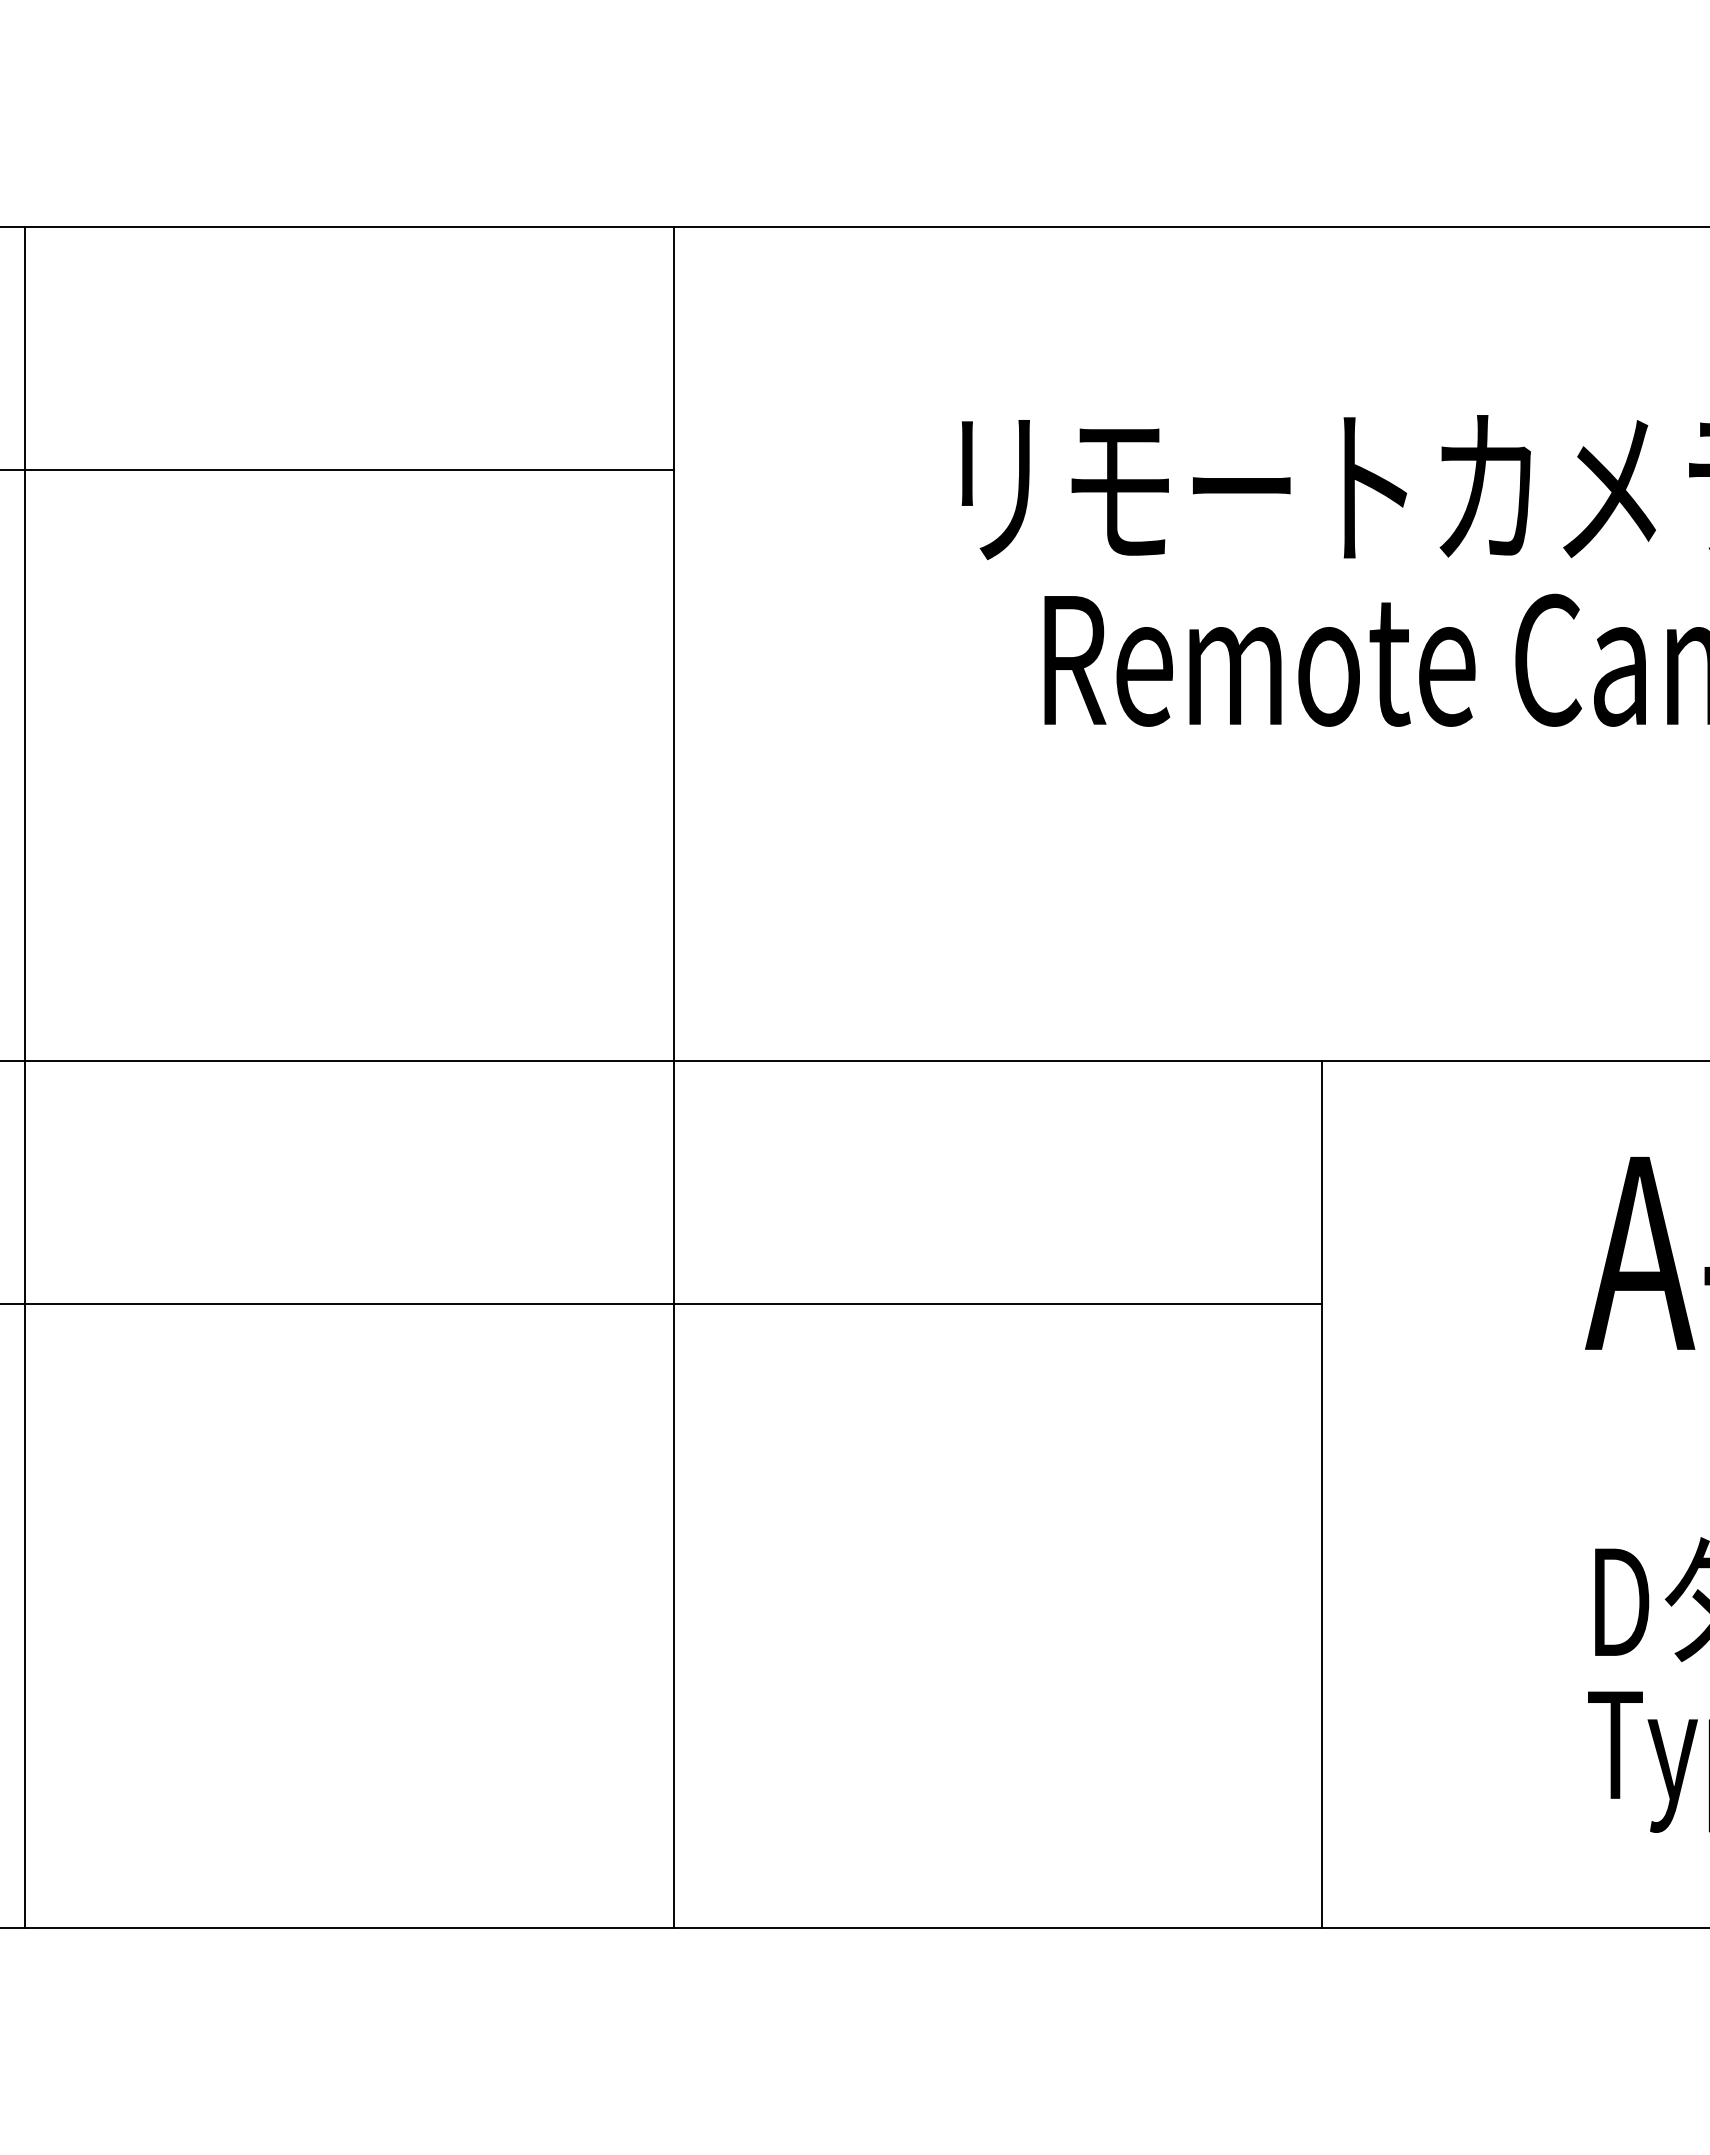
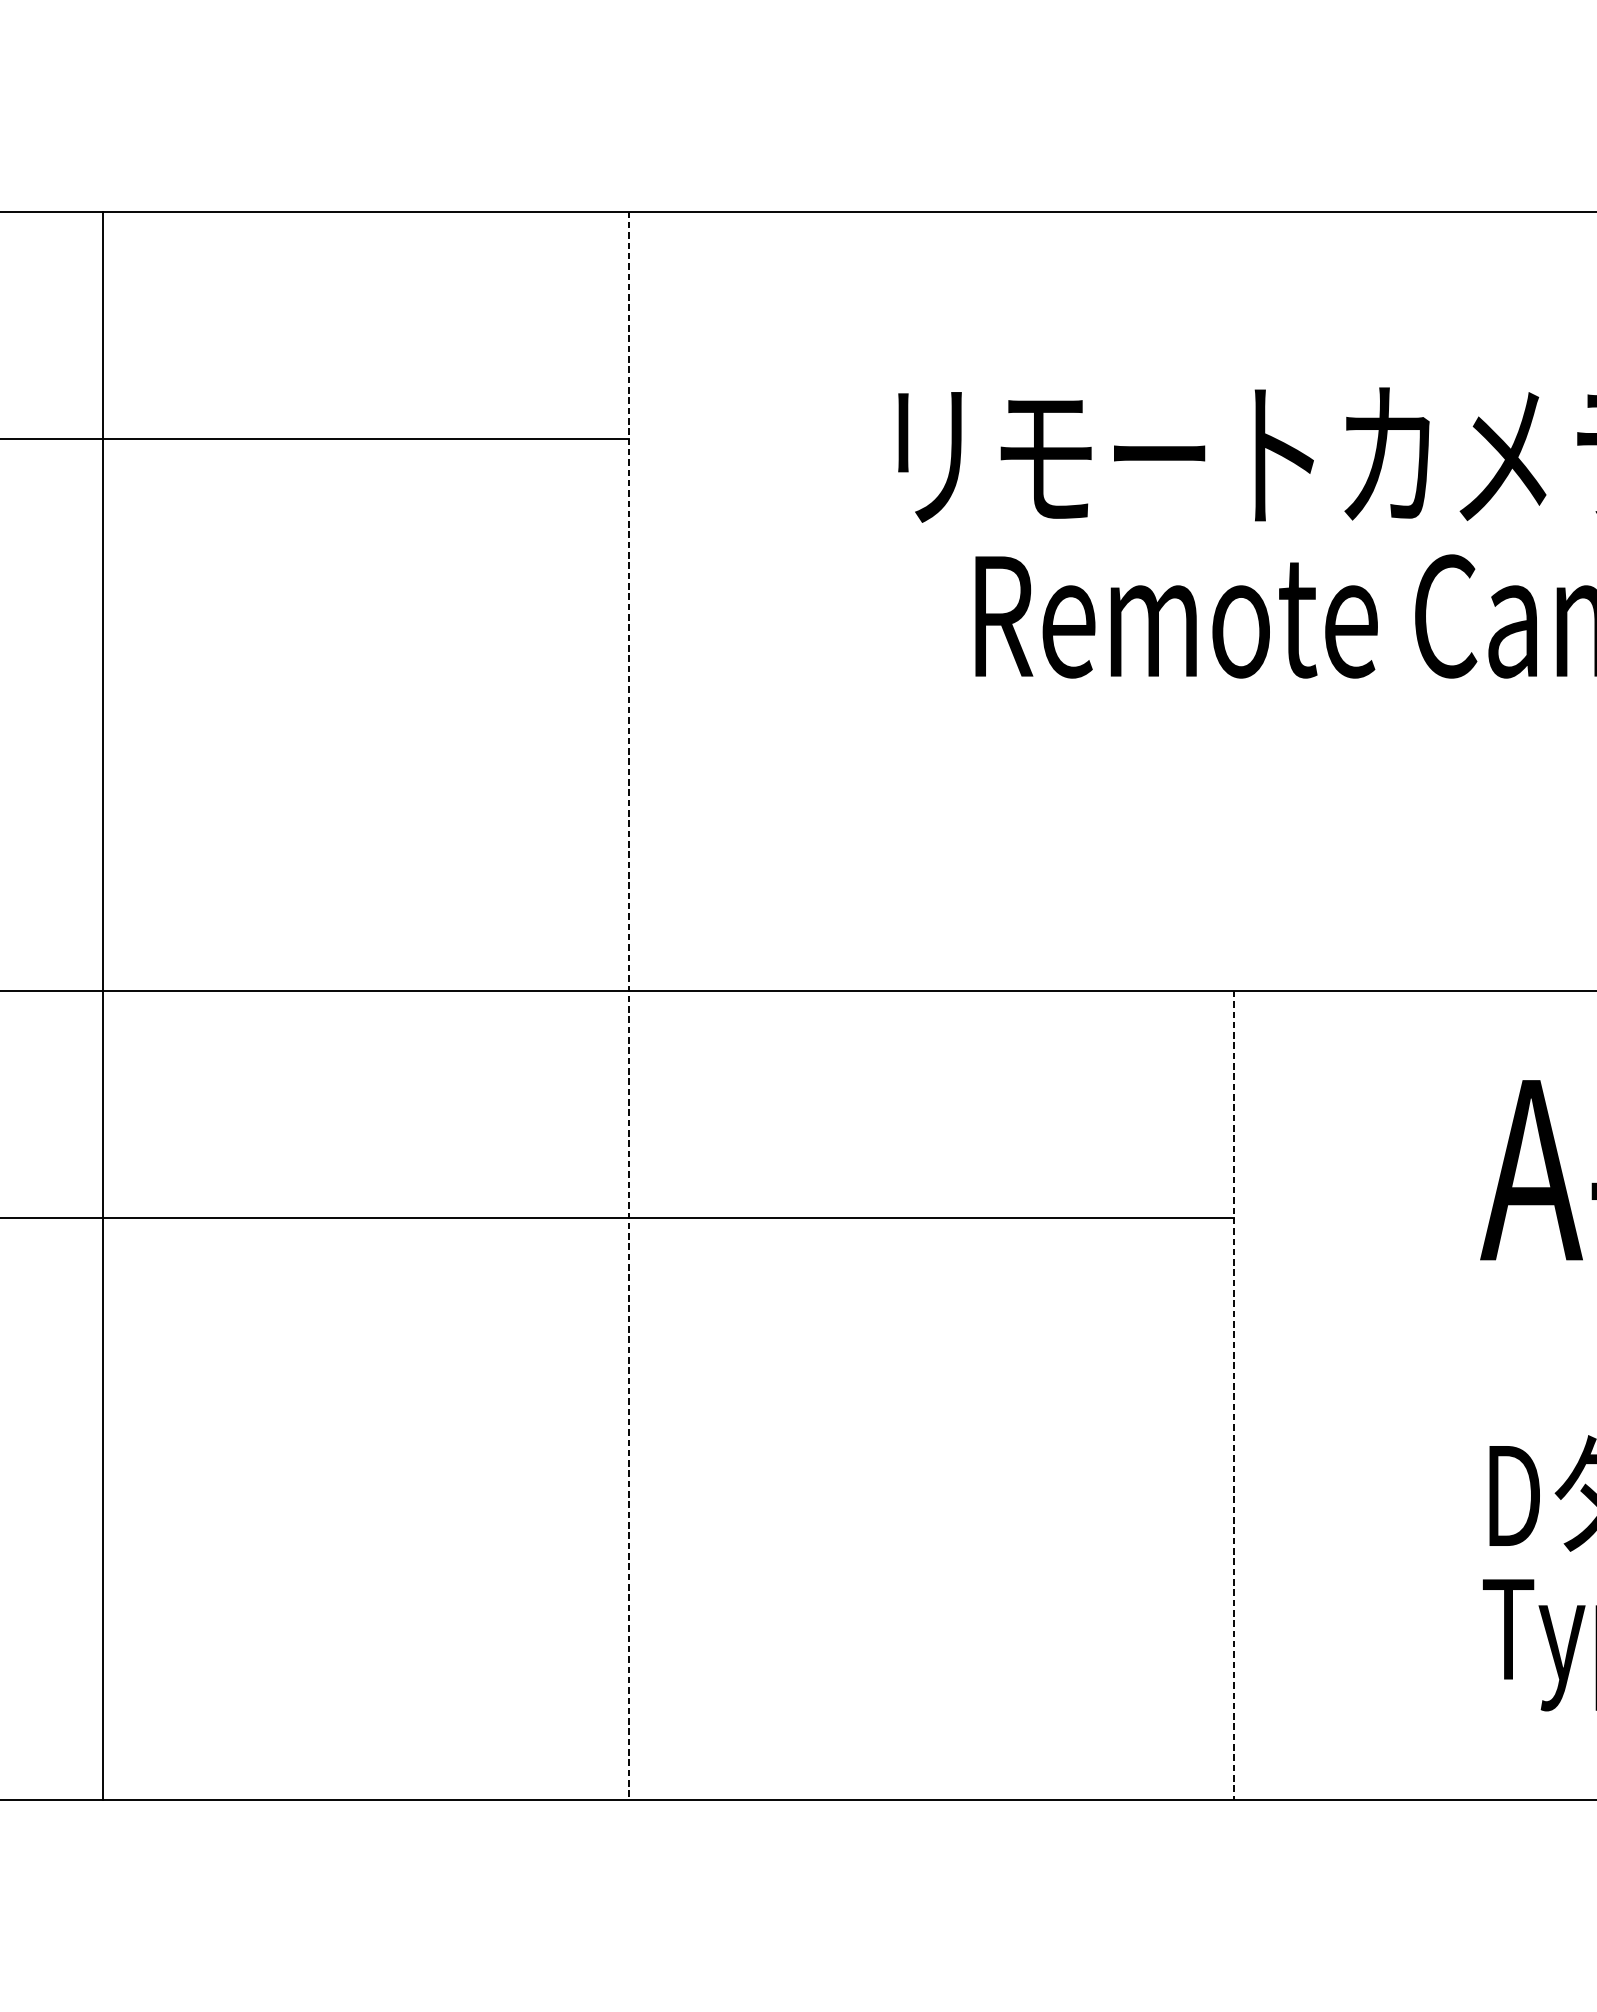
line: (25, 1077) -> (103, 1006), moved
line: (673, 1077) -> (629, 1006), solid -> dashed
line: (1321, 1495) -> (1234, 1396), solid -> dashed

